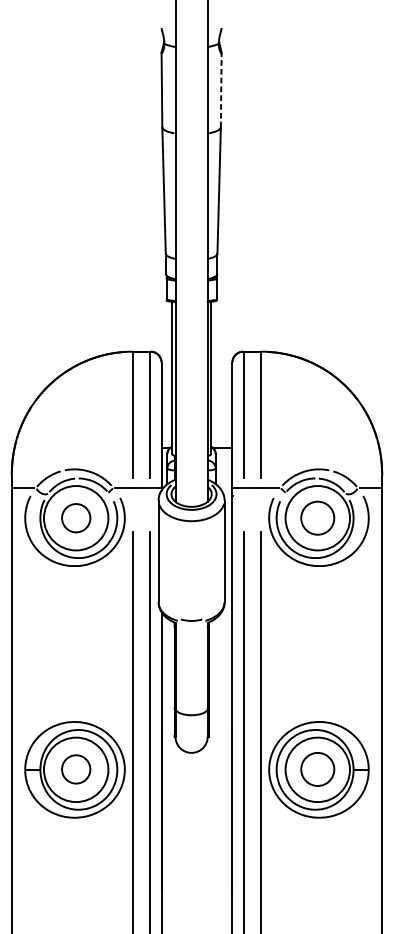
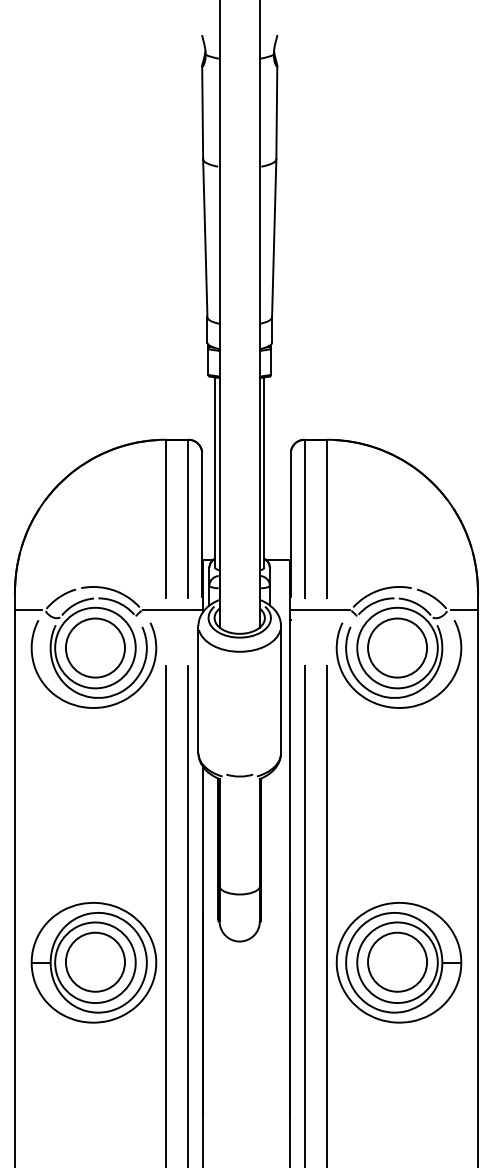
line: (220, 89) -> (276, 112), dashed -> solid
circle: (76, 517) -> (95, 647), size x1.67
circle: (317, 517) -> (397, 647), size x1.43
circle: (75, 768) -> (94, 961), size x1.67
circle: (317, 768) -> (397, 961), size x1.43

